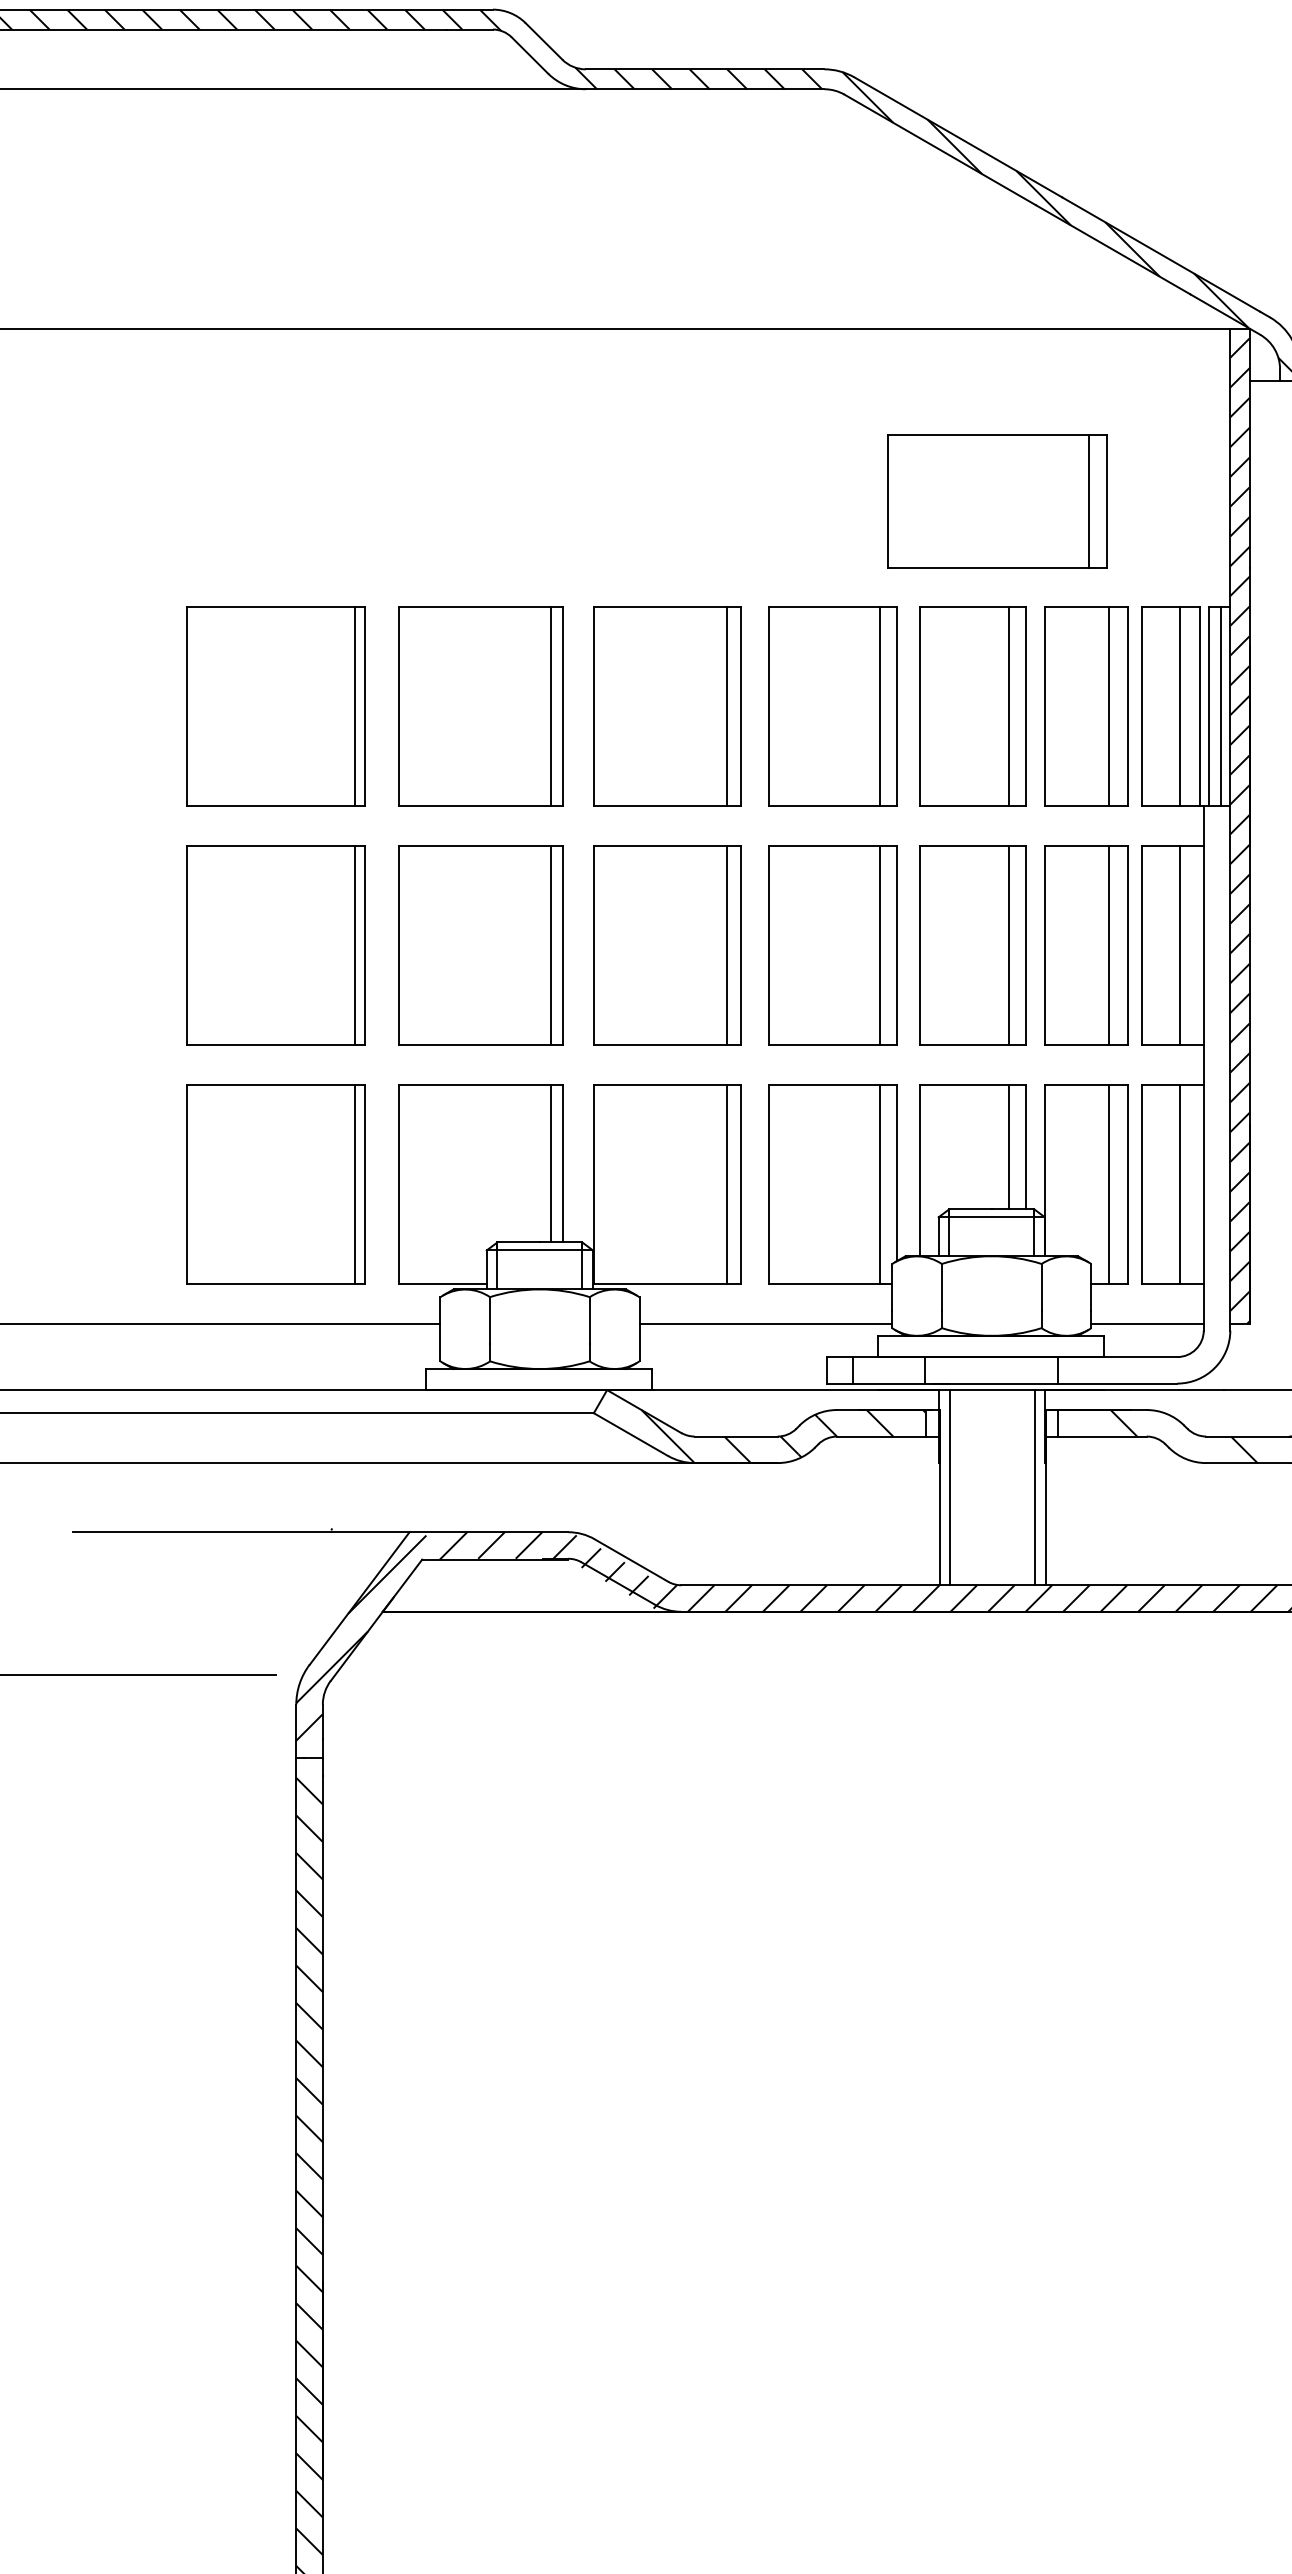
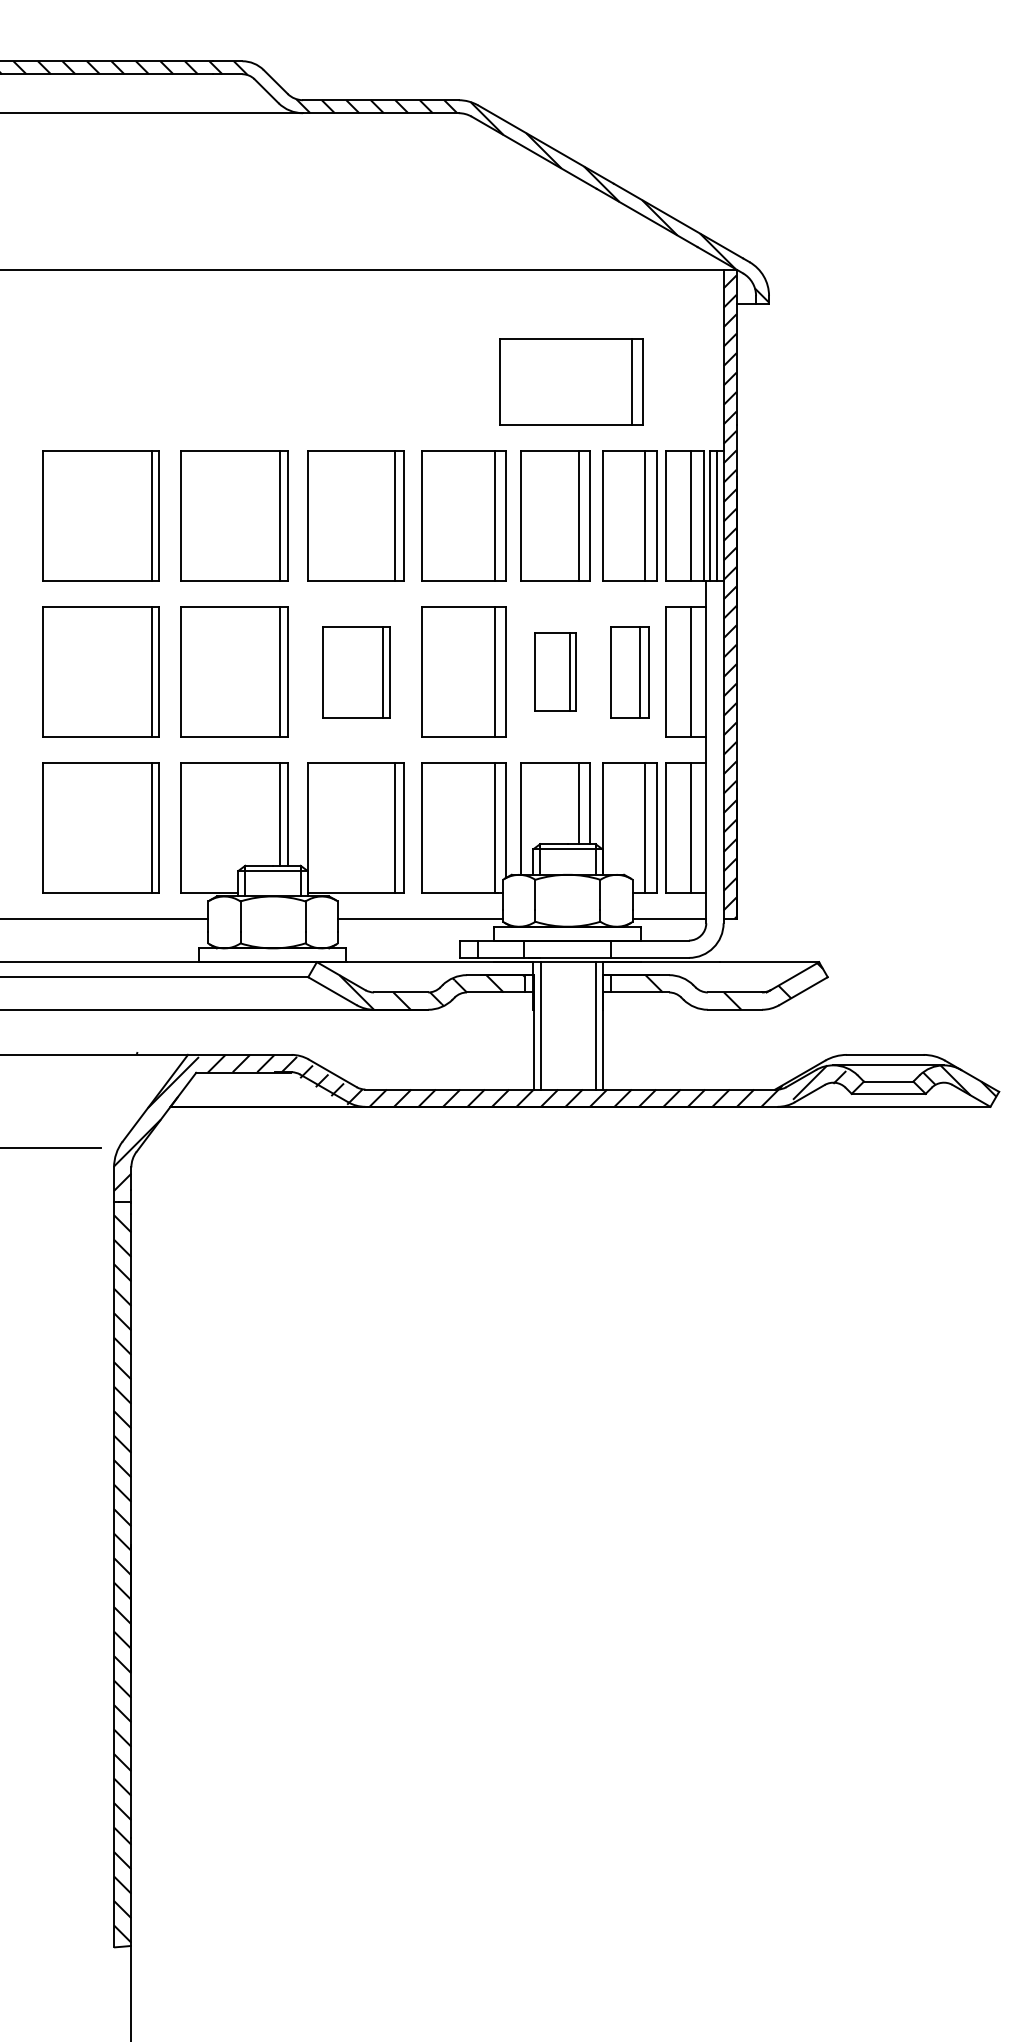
part: (666, 944) -> (355, 671), size x0.7
part: (972, 944) -> (555, 671), size x0.6
part: (1086, 944) -> (629, 671), size x0.7

